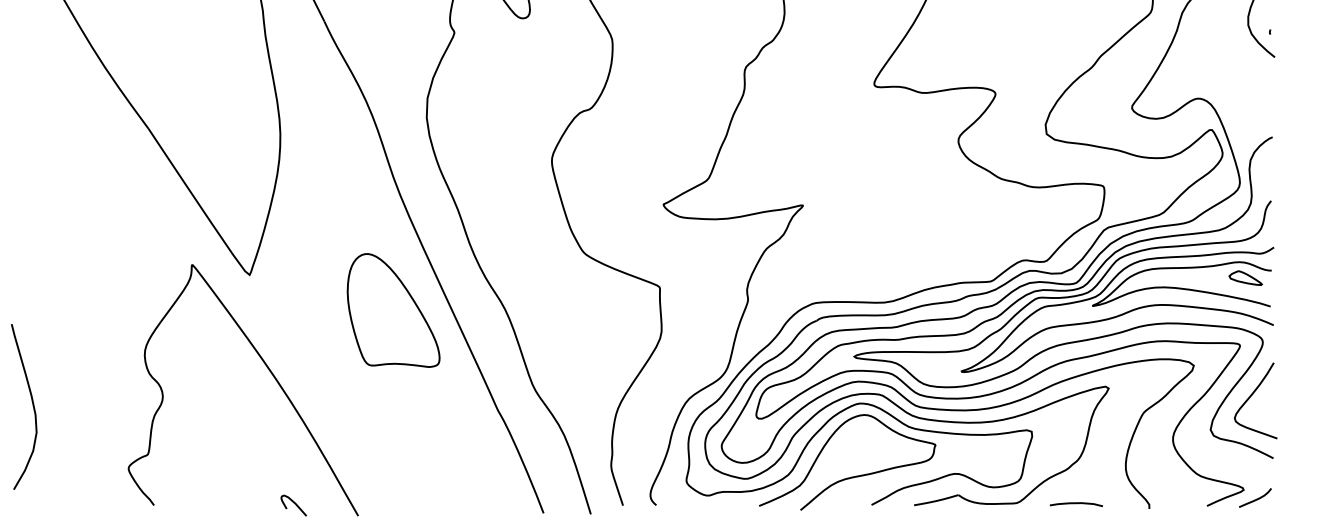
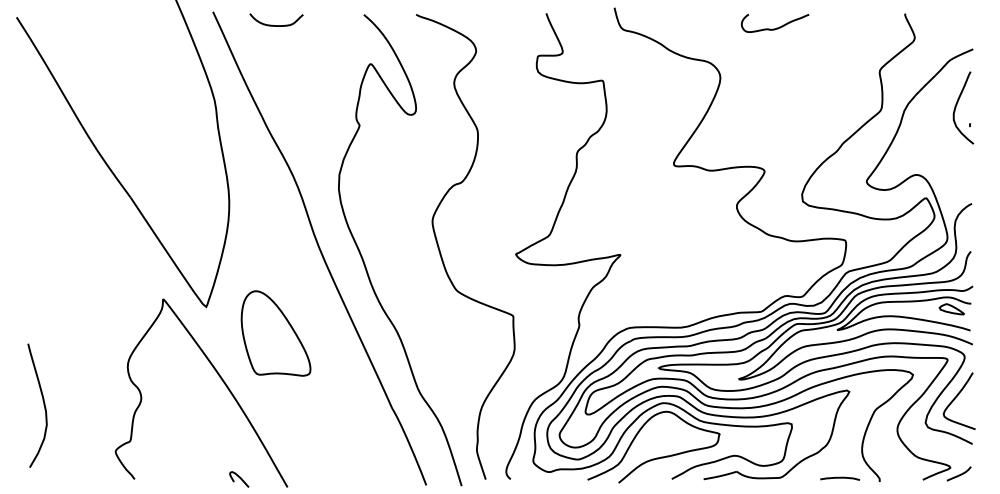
part: (392, 310) -> (275, 333), moved
curve: (1076, 504) -> (840, 478), moved

